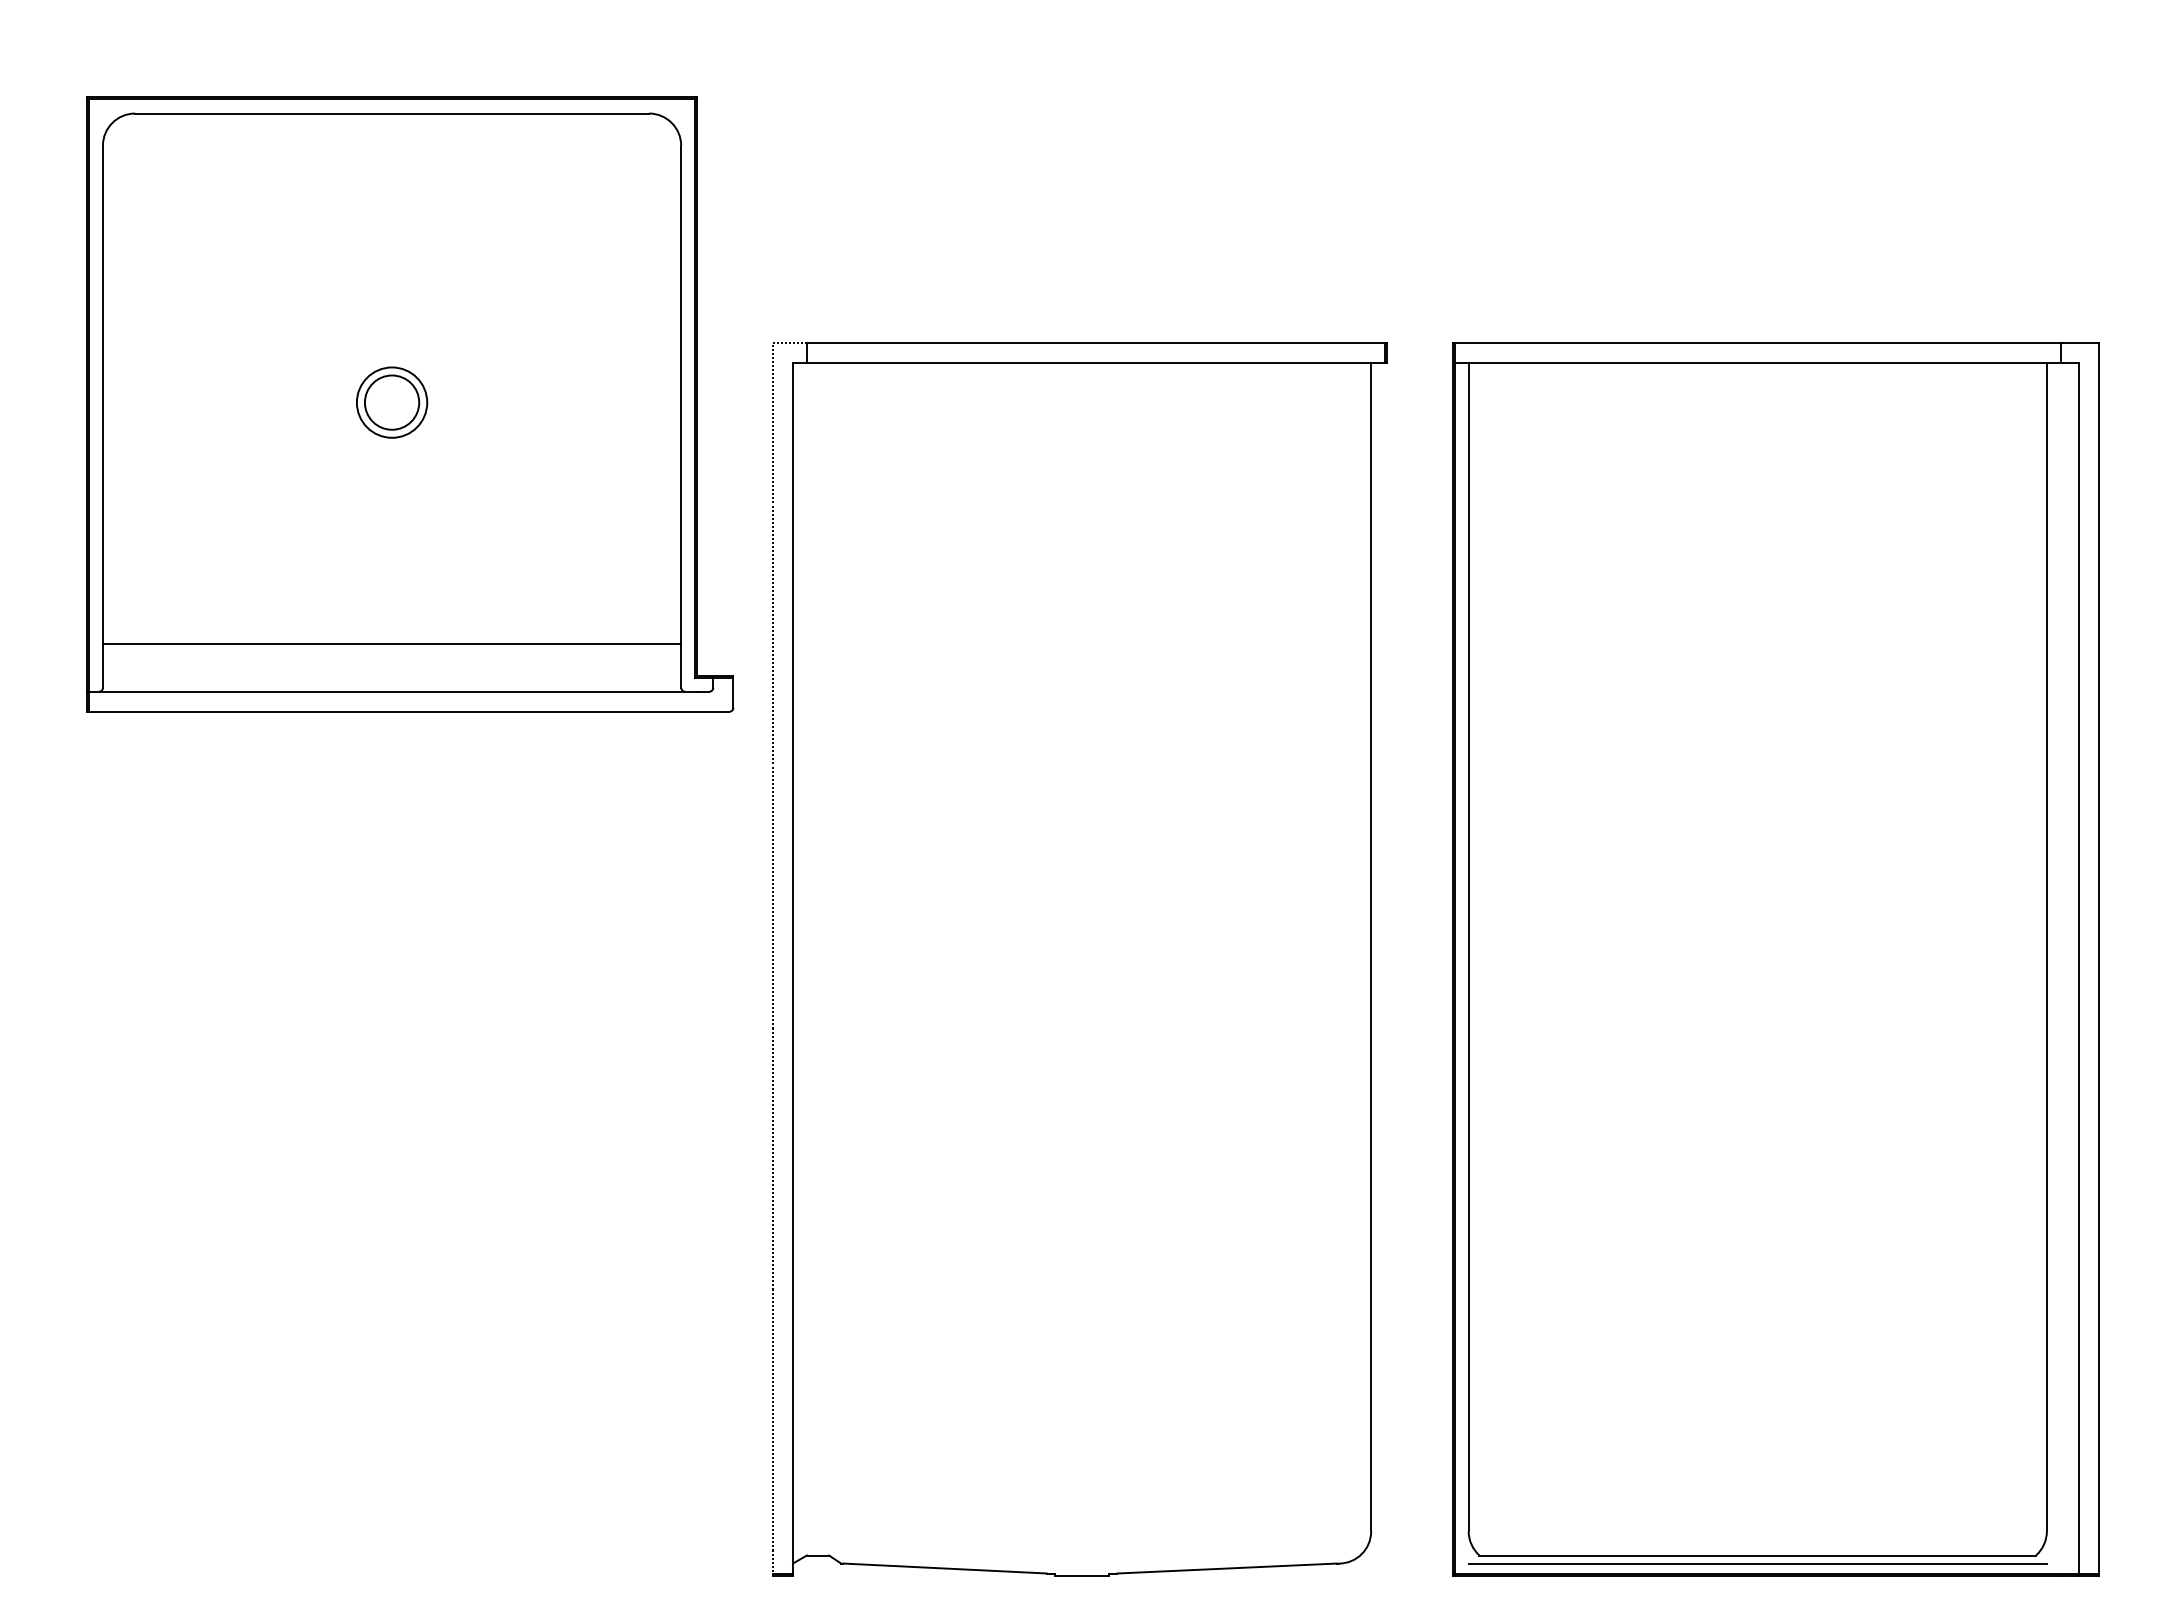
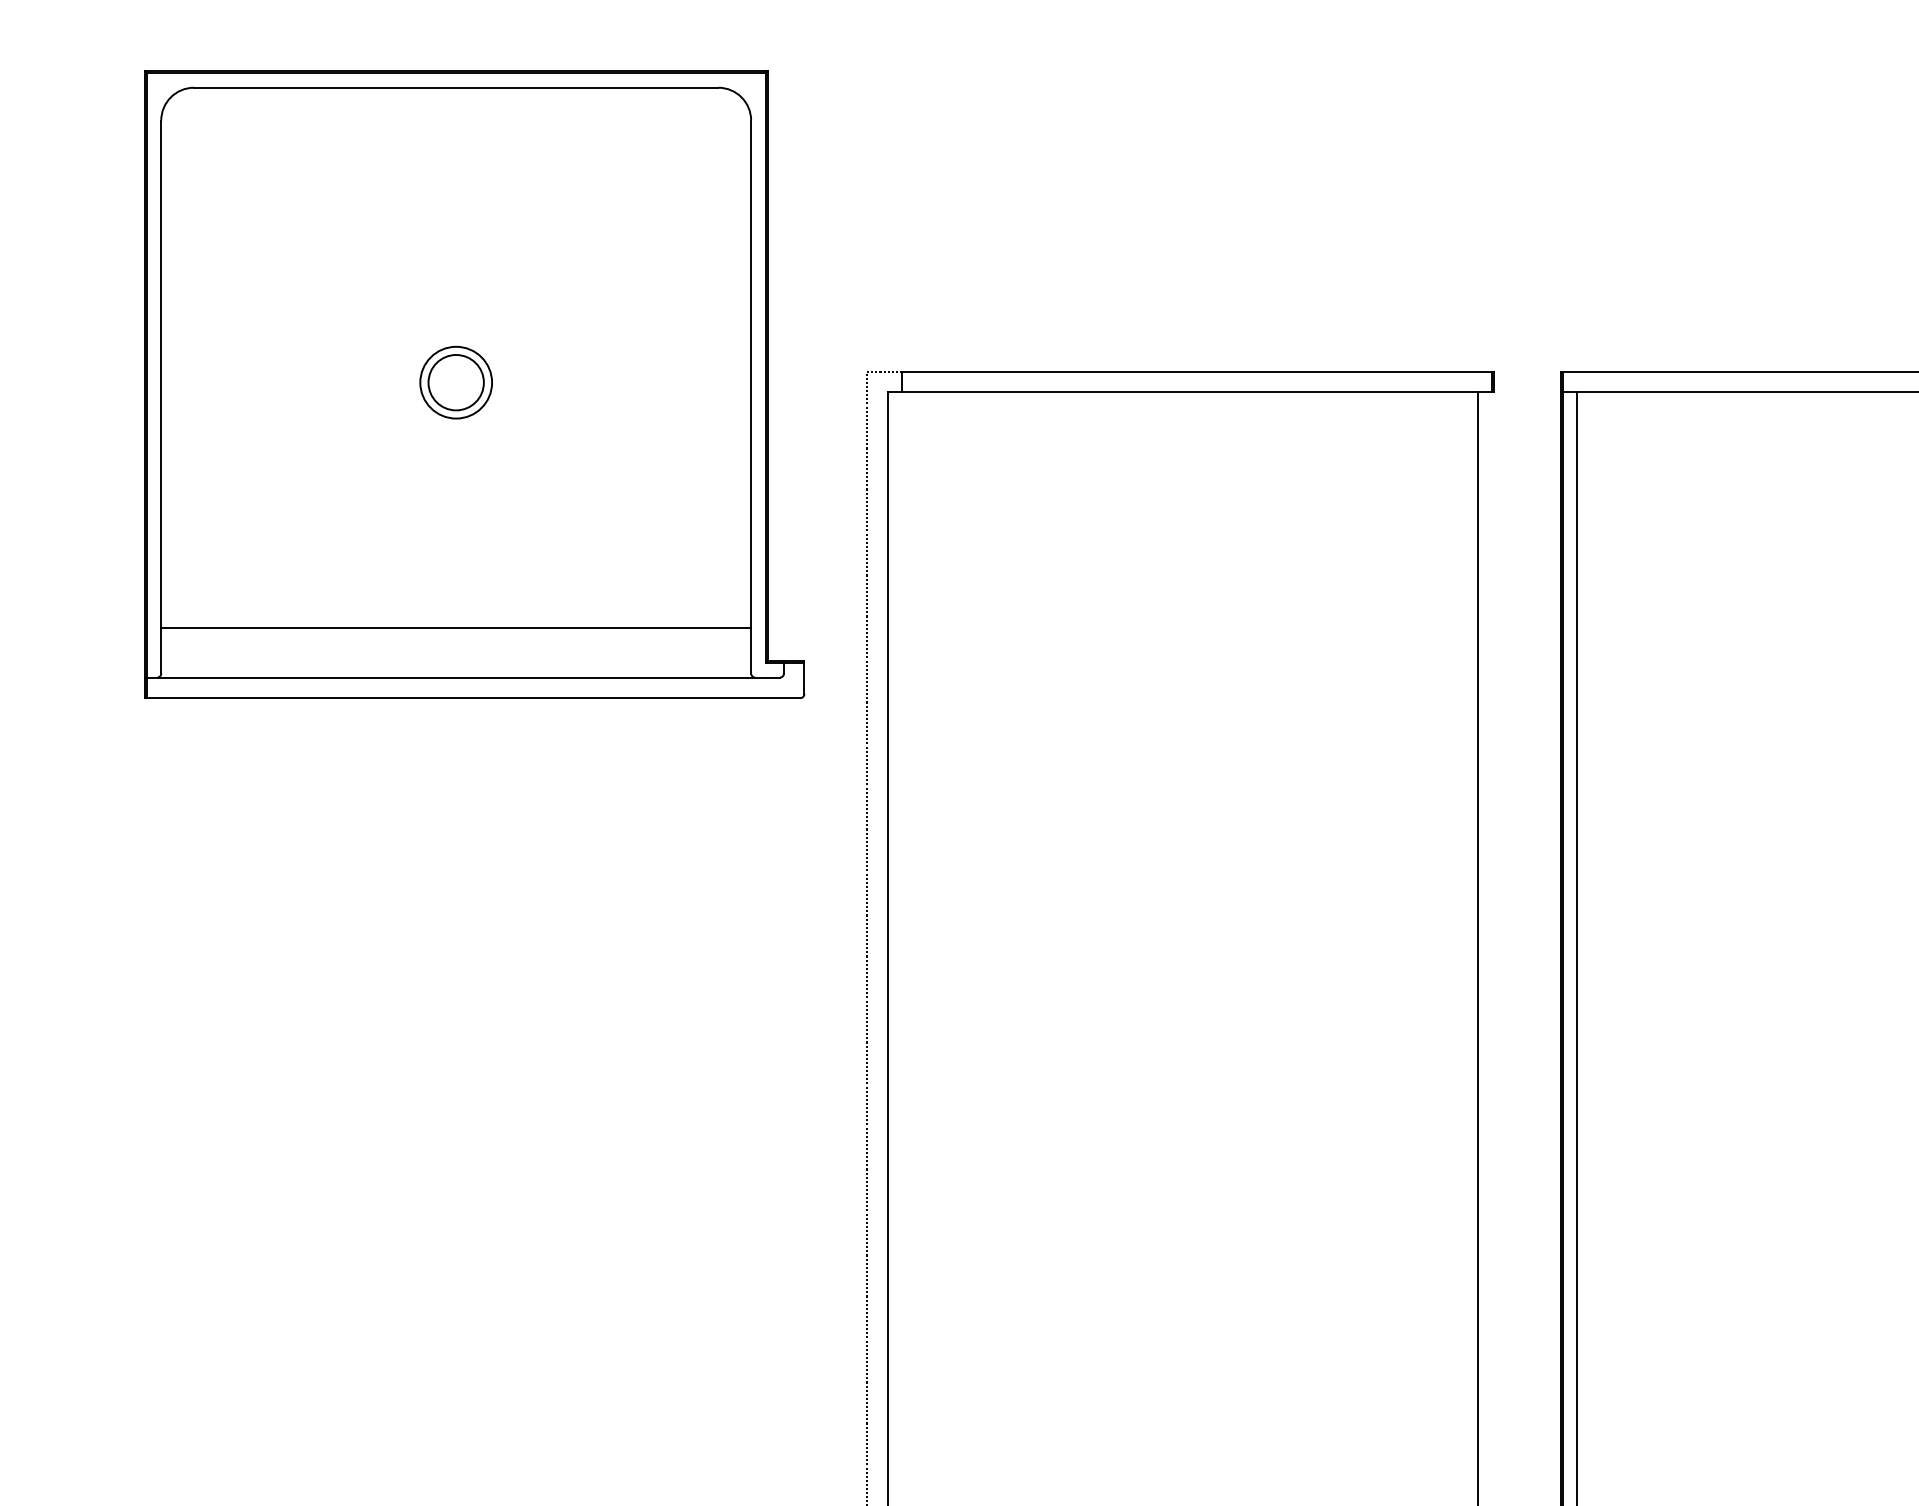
part: (410, 404) -> (475, 384), moved

